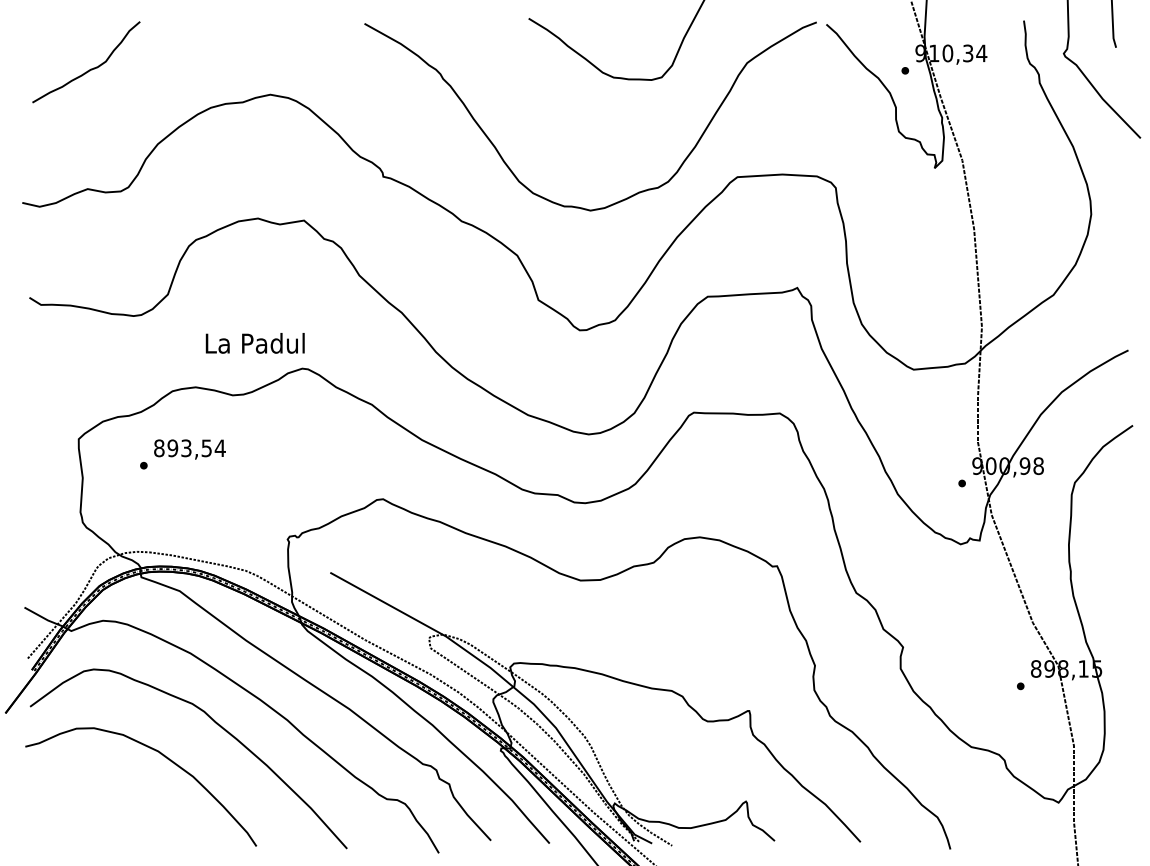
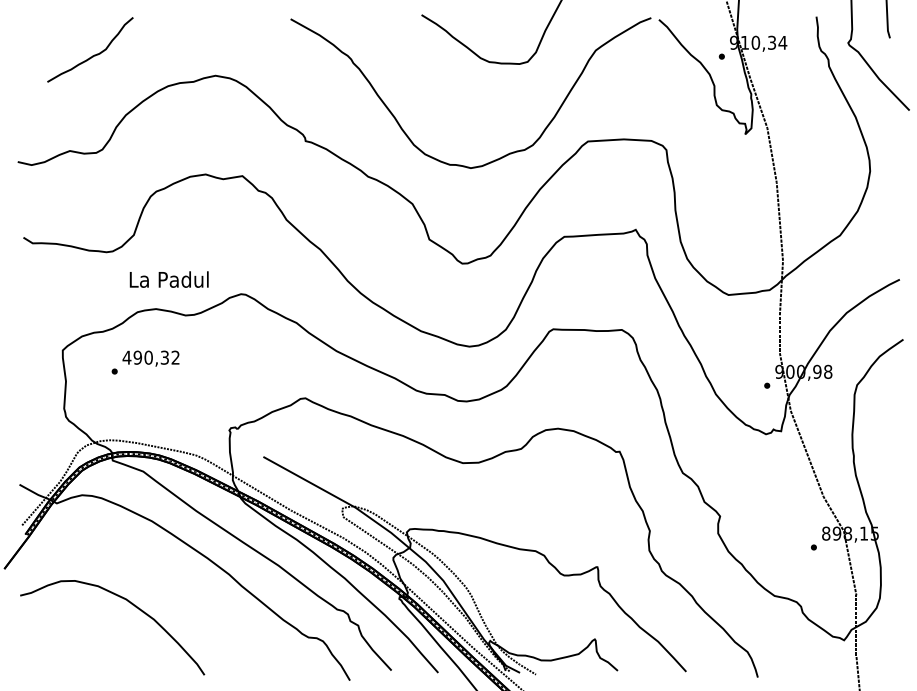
curve: (89, 69) -> (92, 55), moved
text: (254, 343) -> (168, 279), moved
text: (189, 448) -> (151, 357), 893,54 -> 490,32
curve: (216, 724) -> (172, 577), removed

